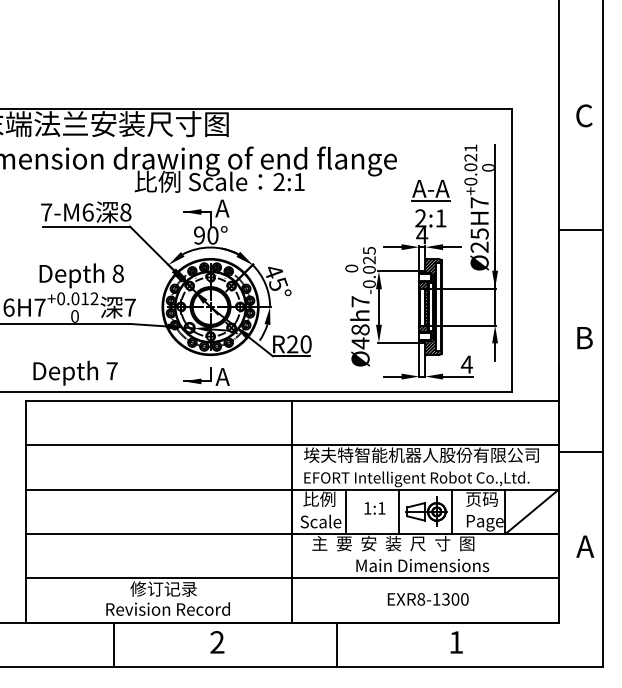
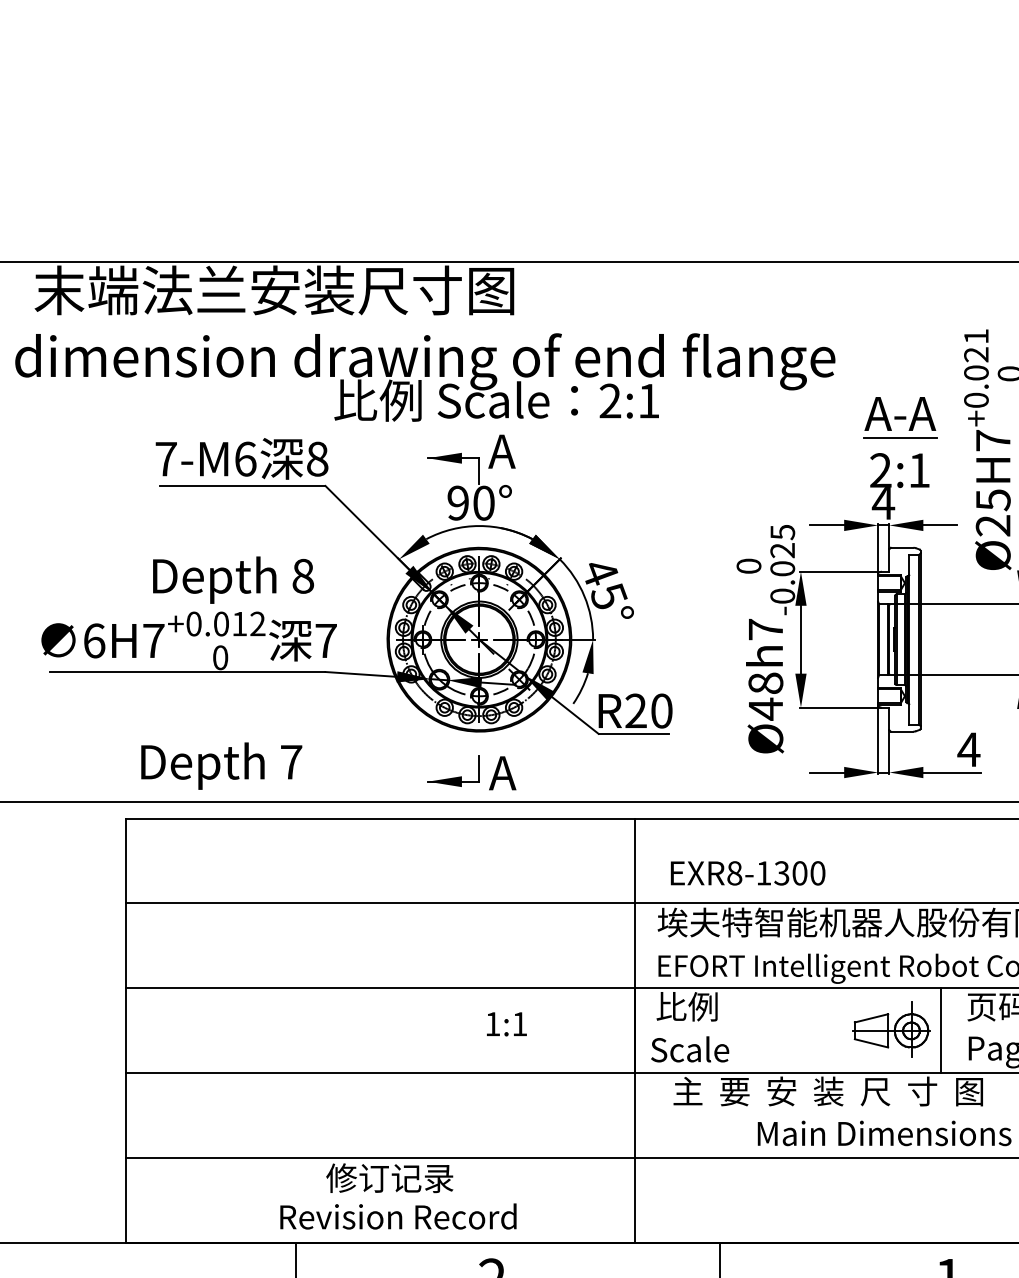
hatch: (430, 306) -> (899, 638), removed
text: (374, 508) -> (506, 1024), moved
line: (345, 511) -> (737, 1030), removed
line: (398, 511) -> (838, 1030), removed
text: (427, 599) -> (746, 873), moved

